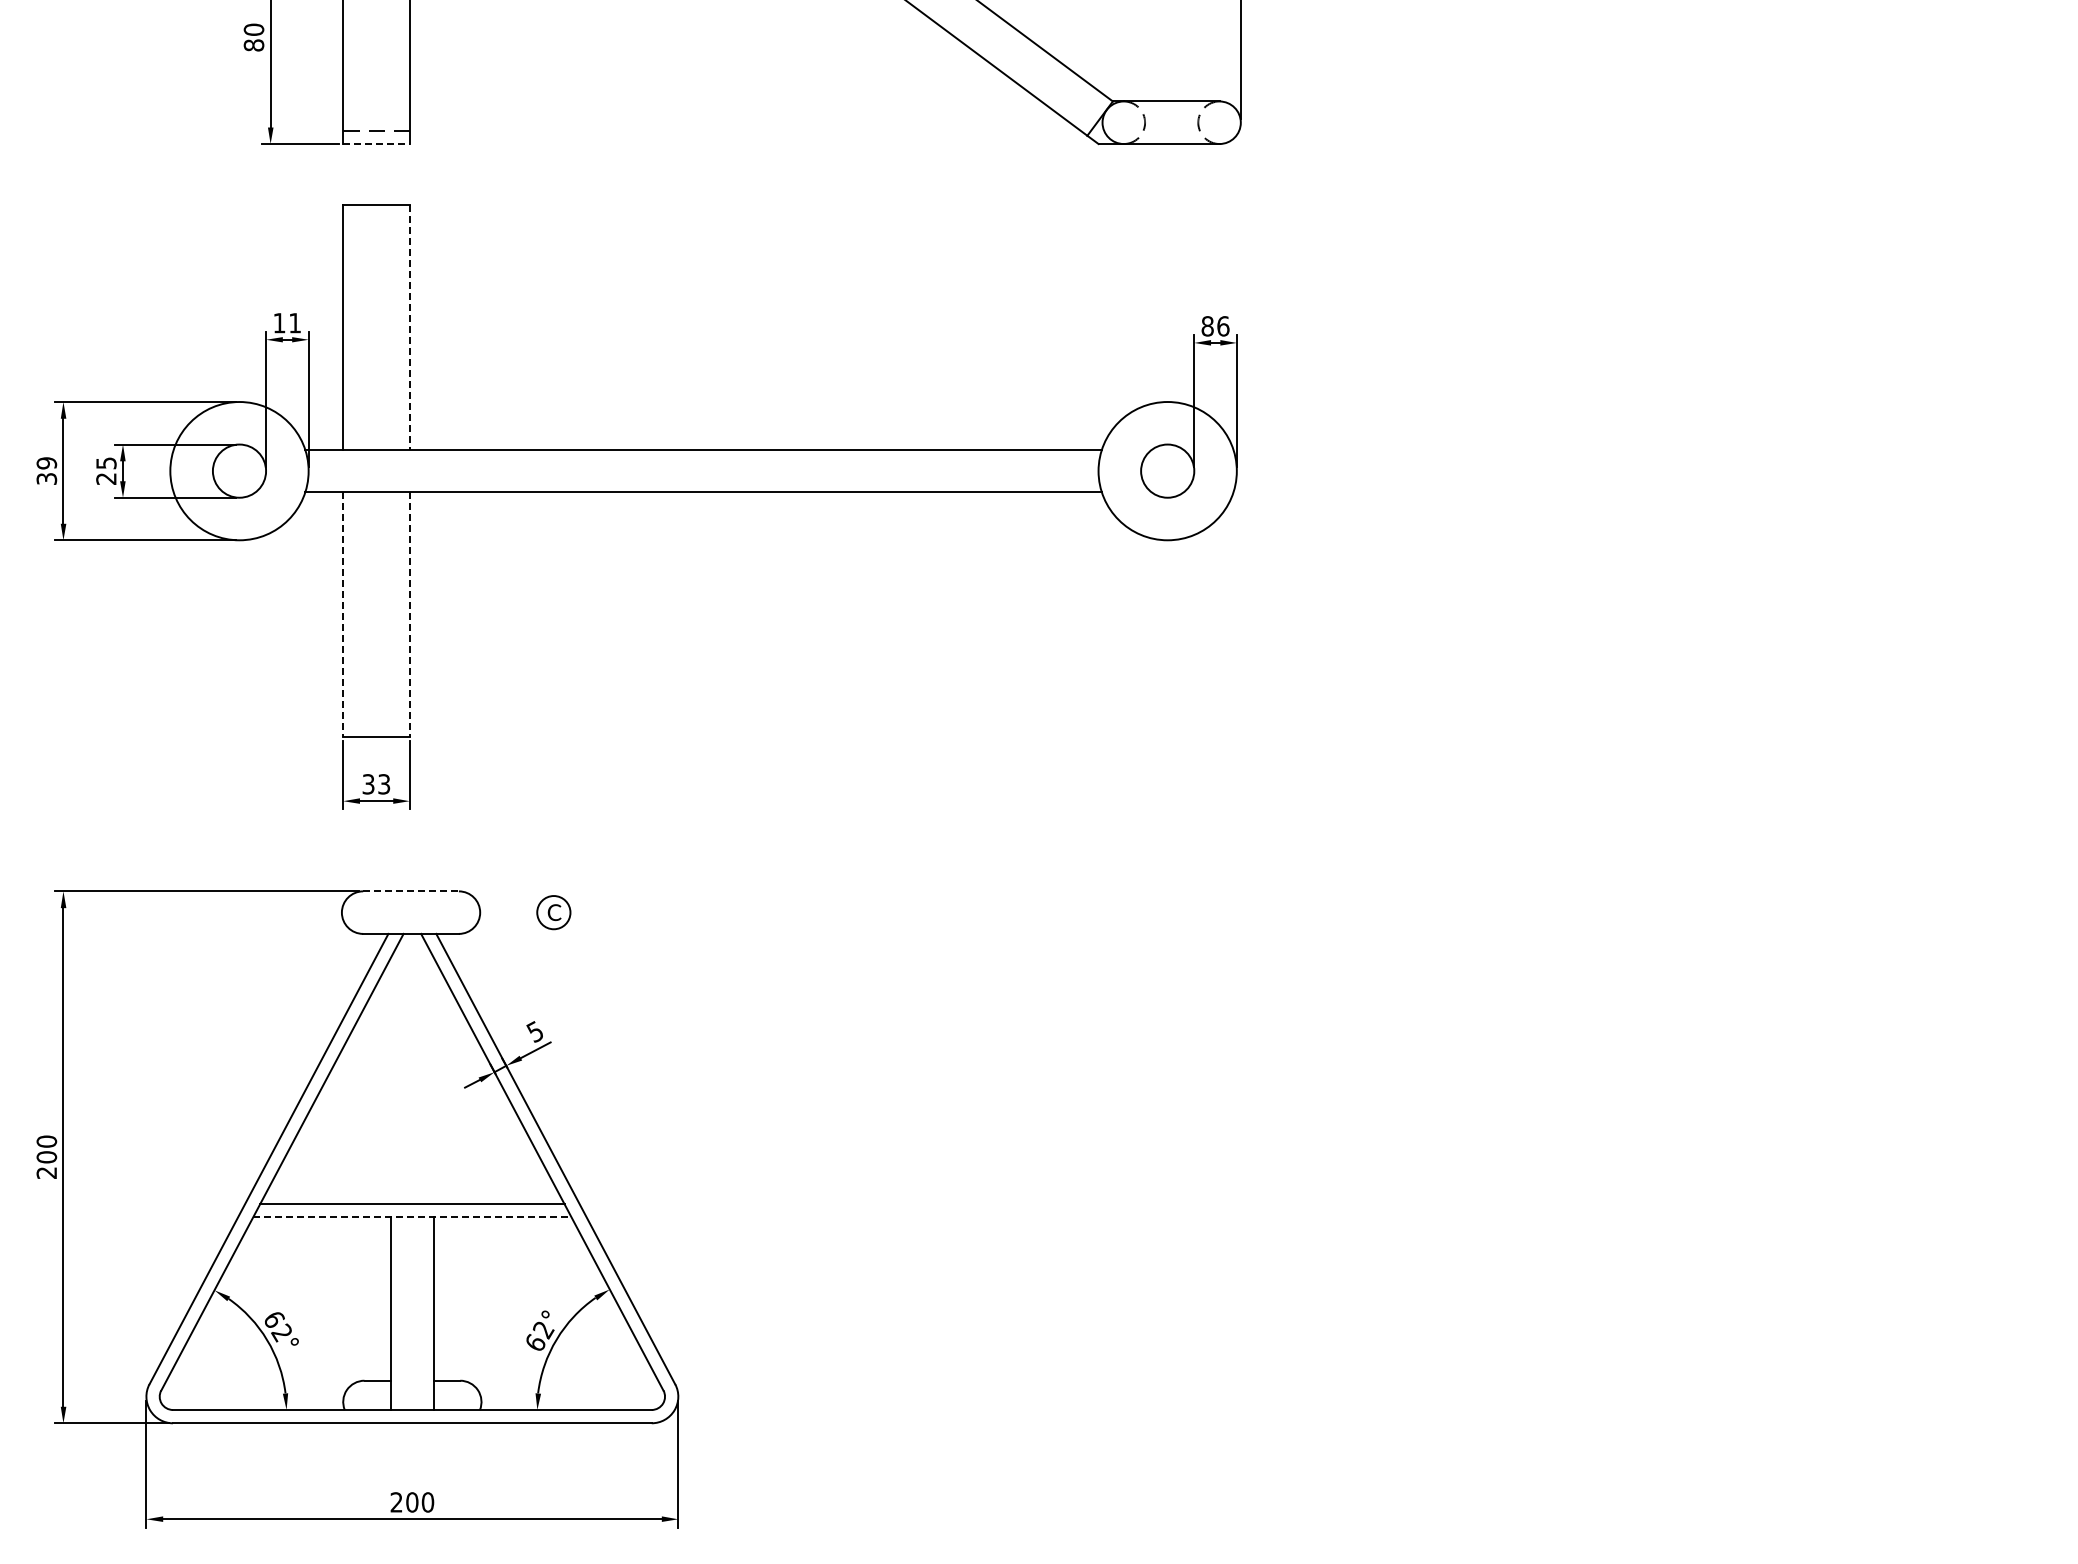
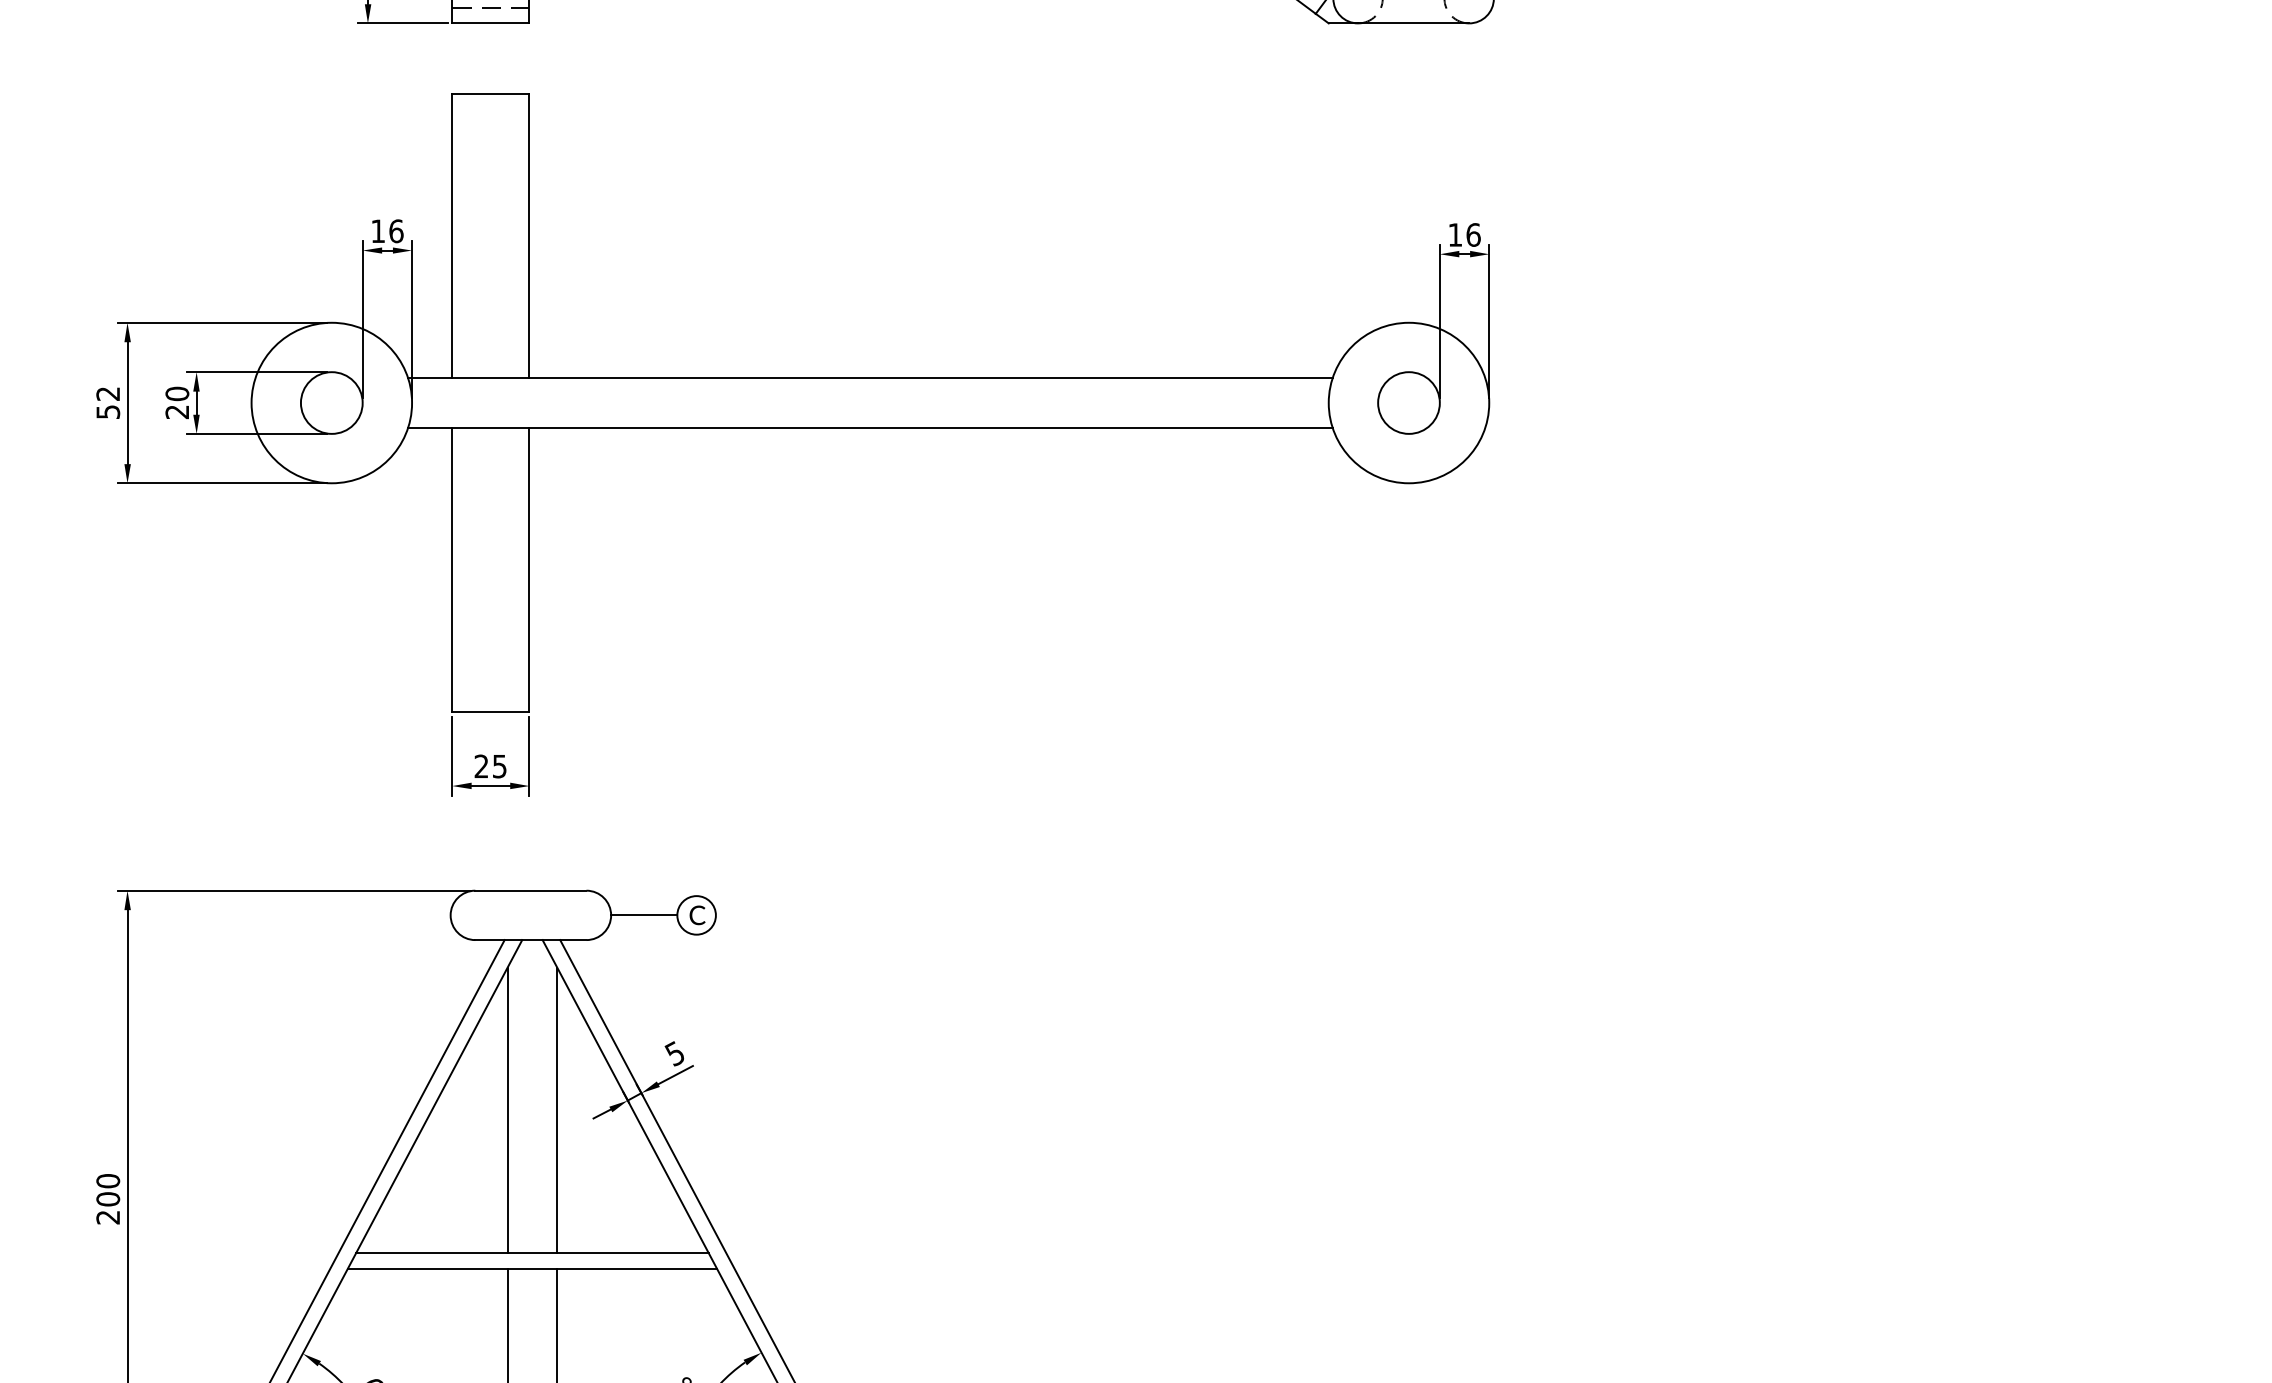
line: (376, 144) -> (490, 23), dashed -> solid
text: (295, 322) -> (396, 230), 11 -> 16
text: (1207, 326) -> (1455, 235), 86 -> 16
line: (409, 328) -> (529, 237), dashed -> solid
text: (106, 463) -> (177, 394), 25 -> 20
text: (46, 470) -> (107, 402), 39 -> 52
line: (343, 615) -> (452, 570), dashed -> solid
line: (409, 615) -> (529, 570), dashed -> solid
text: (376, 784) -> (490, 766), 33 -> 25
line: (411, 891) -> (531, 890), dashed -> solid
line: (508, 912) -> (643, 915), added
line: (391, 1080) -> (508, 1110), added
line: (433, 1080) -> (556, 1110), added
line: (412, 1217) -> (532, 1269), dashed -> solid

